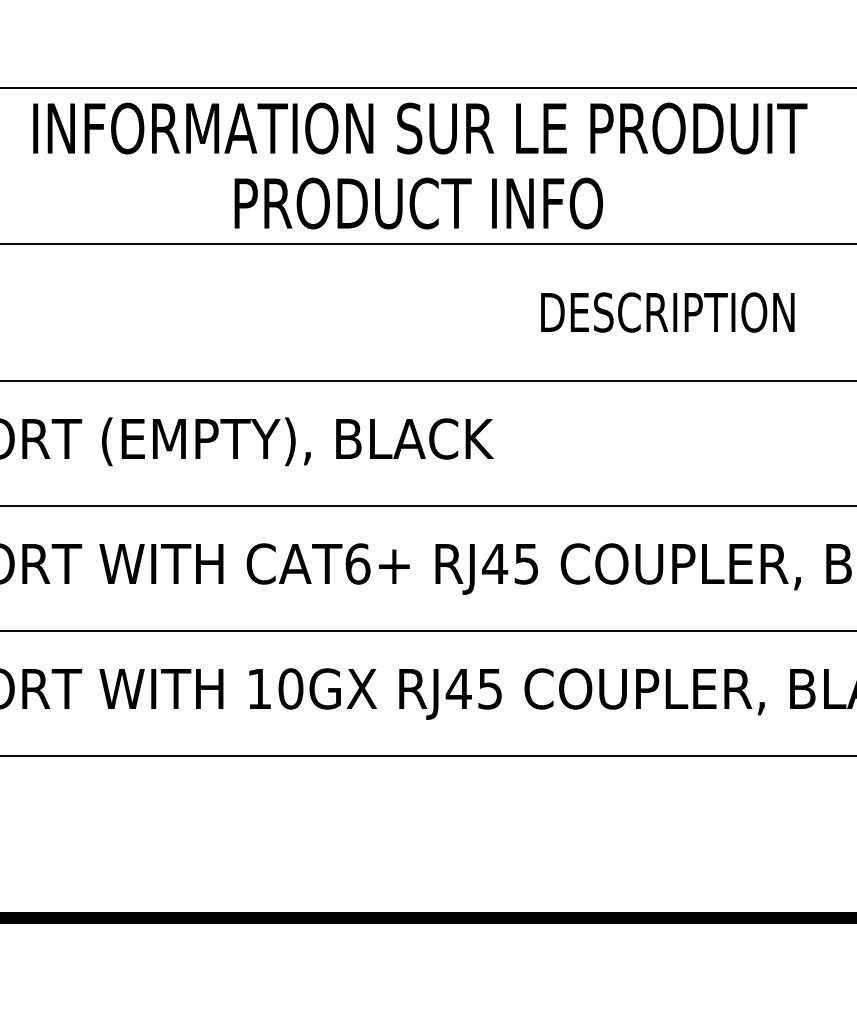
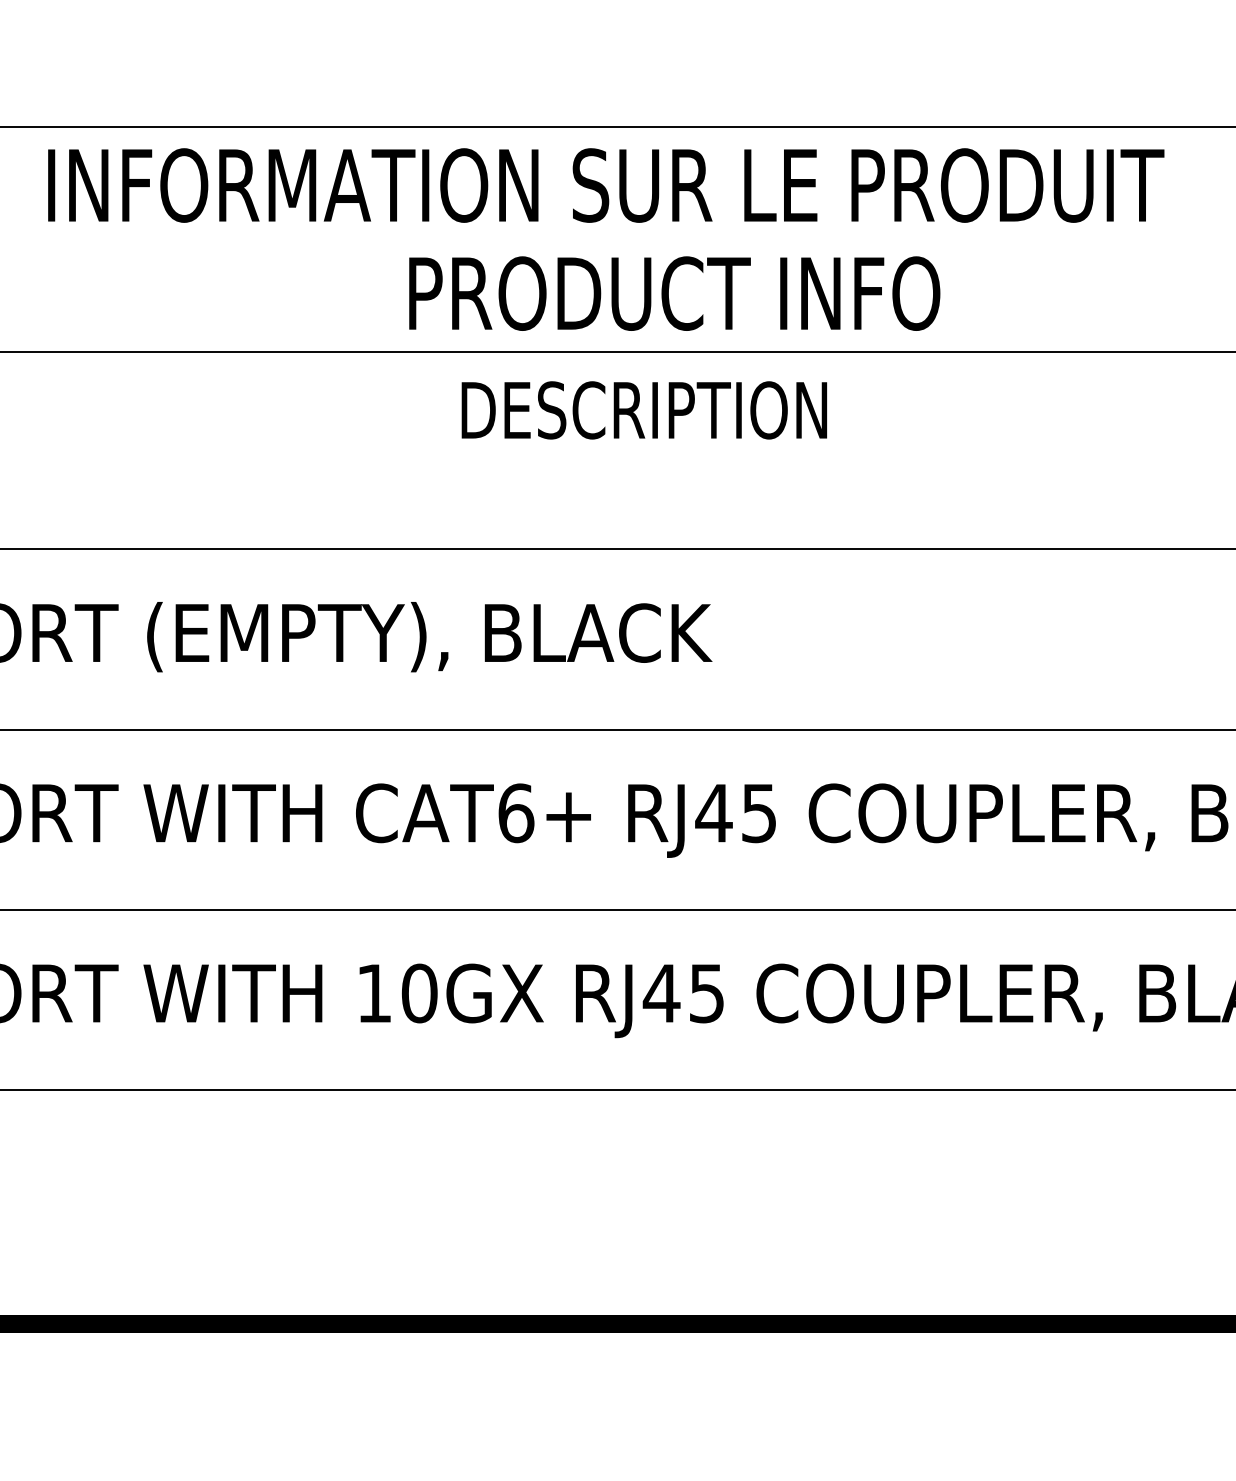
text: (418, 203) -> (674, 293), moved
text: (667, 312) -> (643, 410), moved

